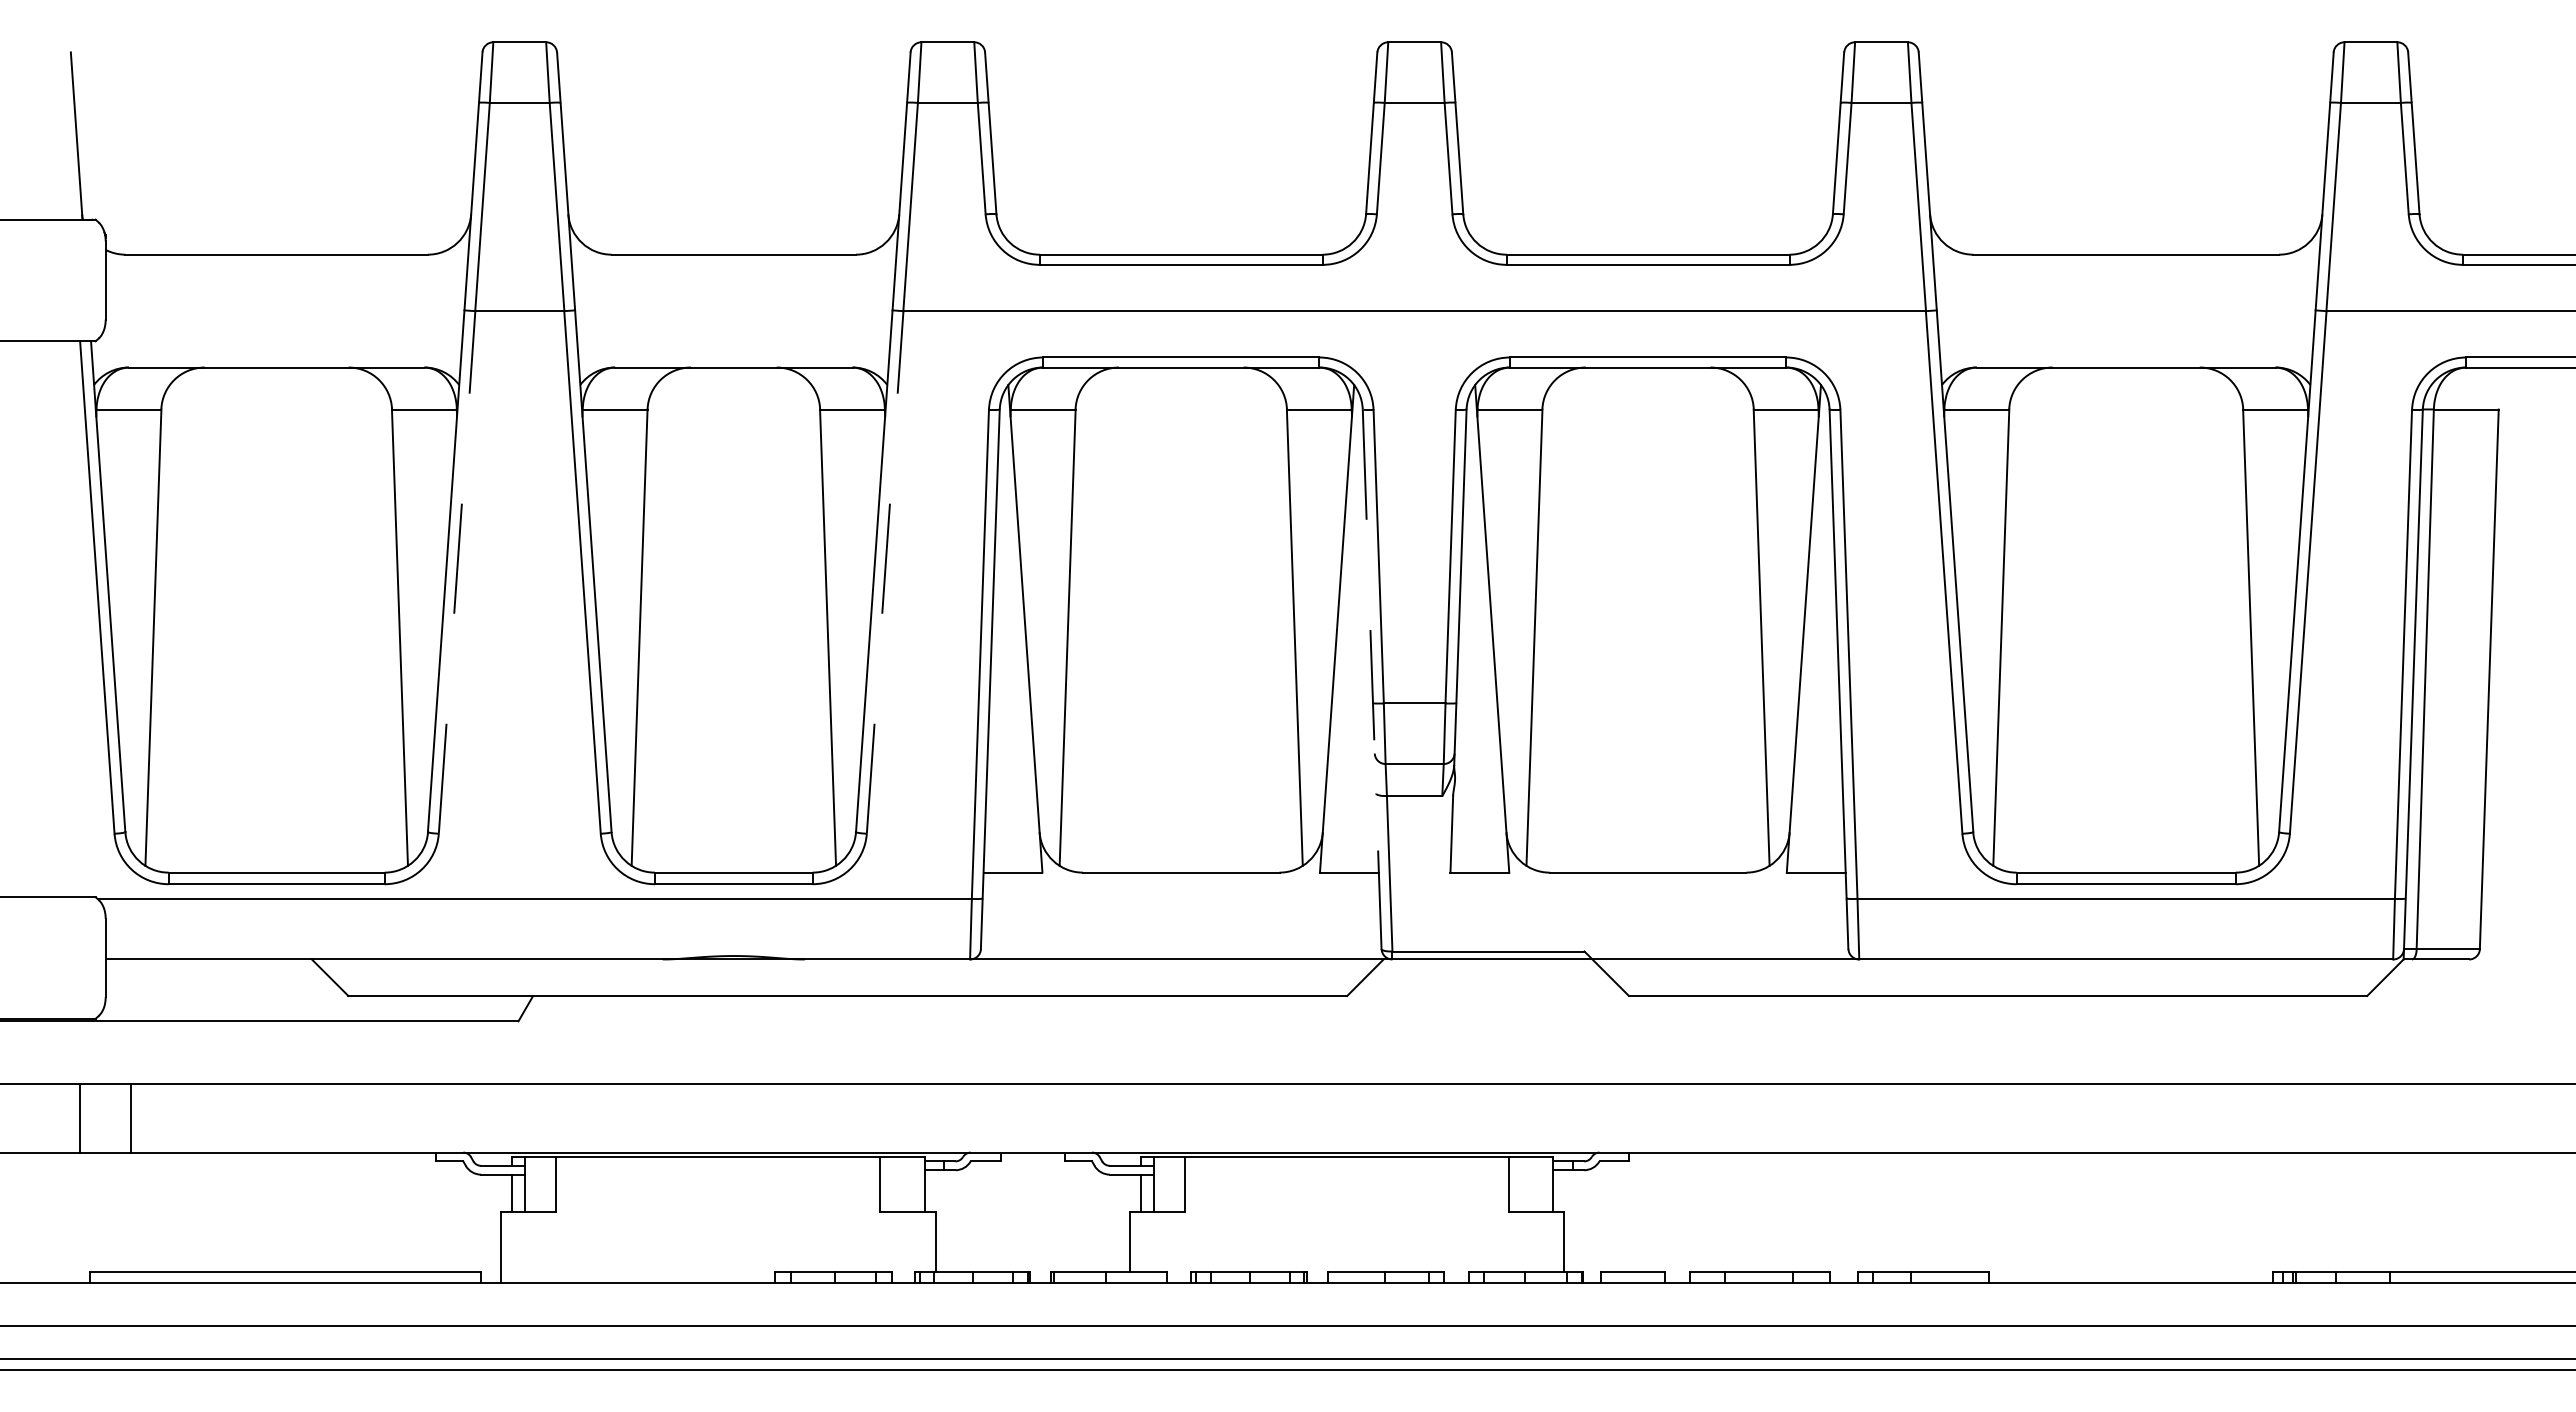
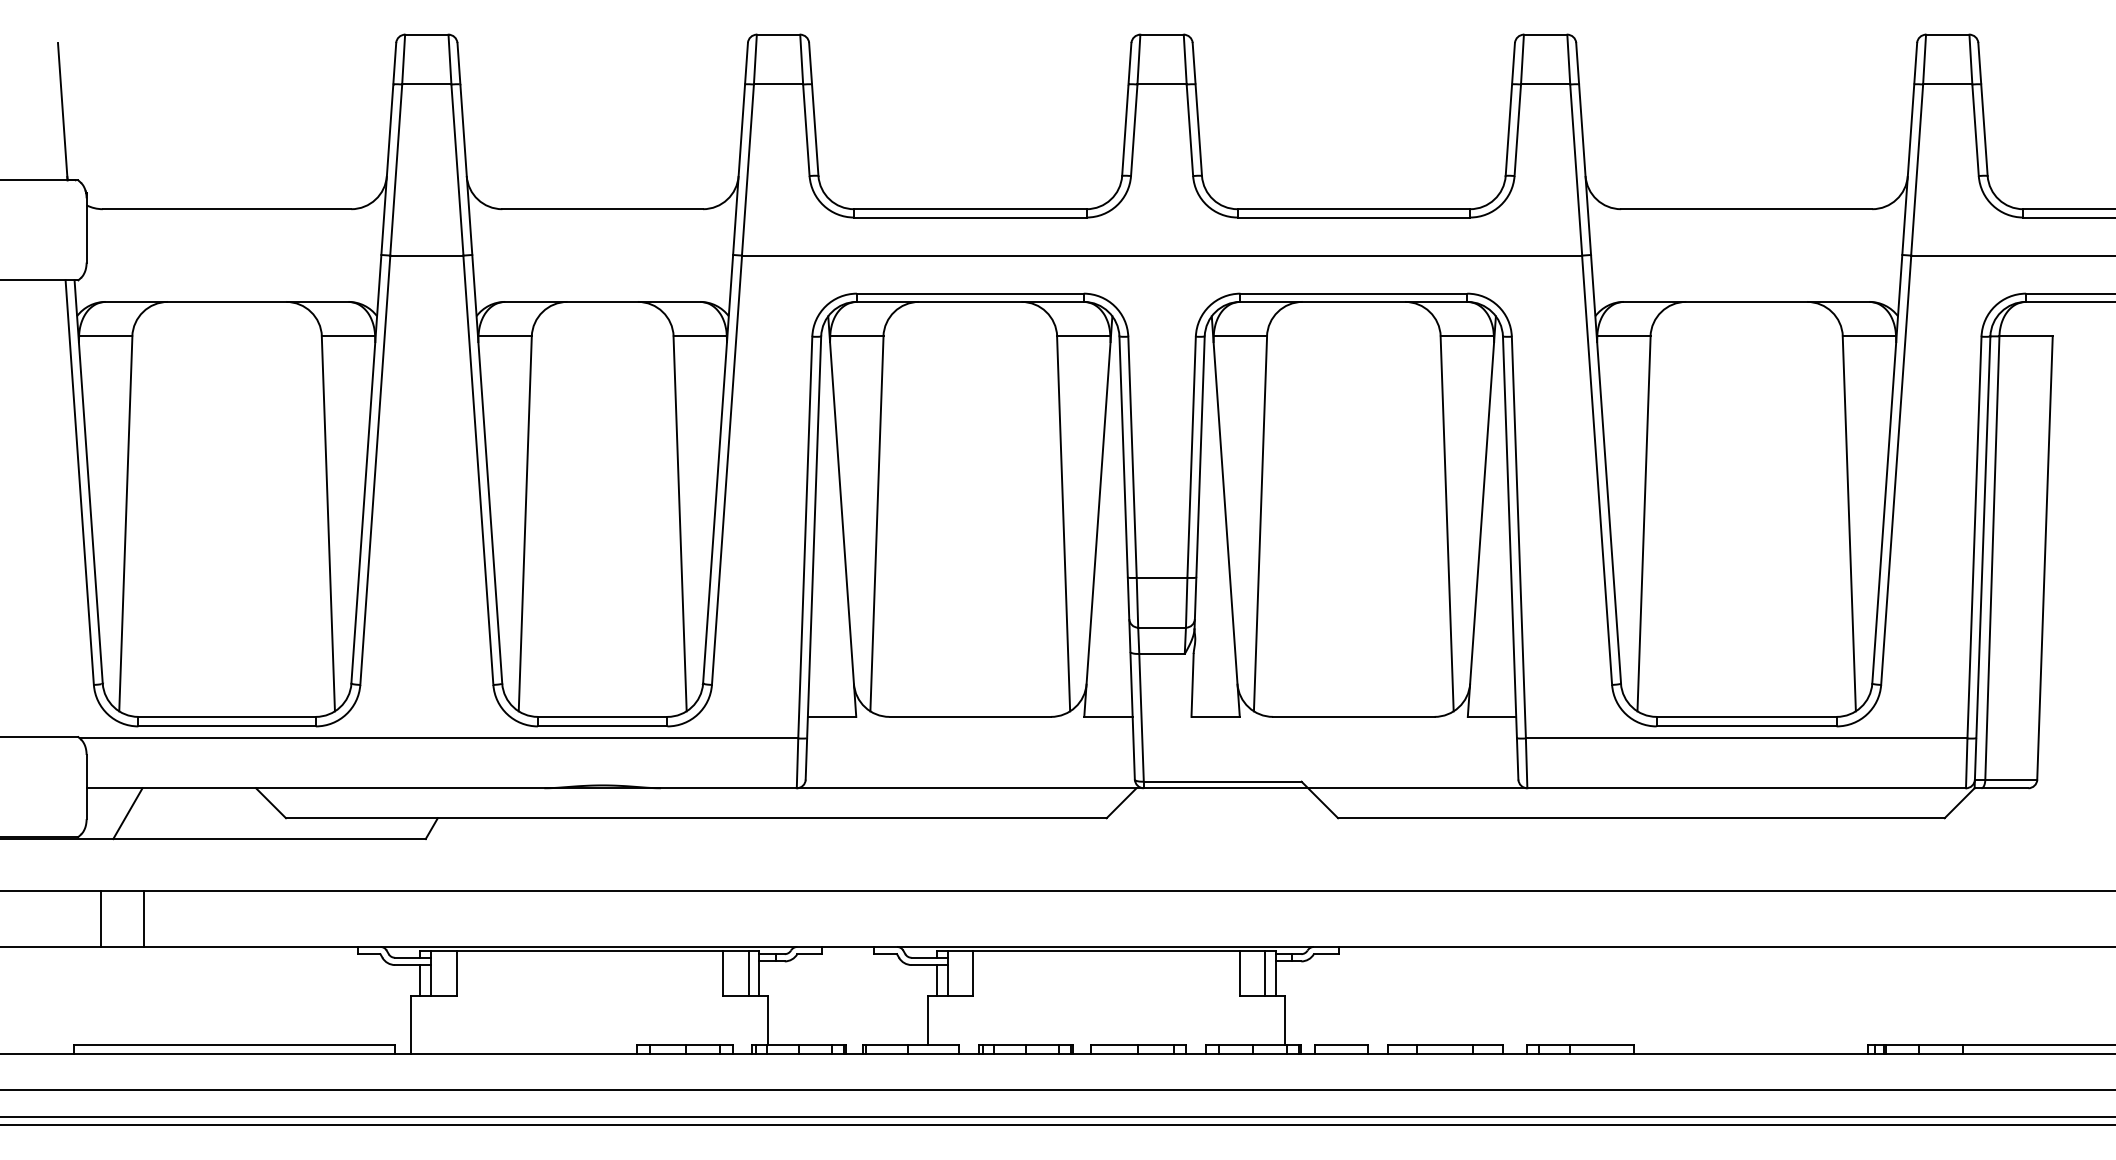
line: (457, 572) -> (375, 470), dashed -> solid
line: (885, 572) -> (727, 470), dashed -> solid
line: (1372, 679) -> (1127, 558), dashed -> solid
line: (155, 990) -> (127, 813), added
line: (80, 1118) -> (101, 918), moved
line: (131, 1118) -> (143, 918), moved
line: (911, 1184) -> (748, 973), added
line: (1540, 1184) -> (1265, 973), added

